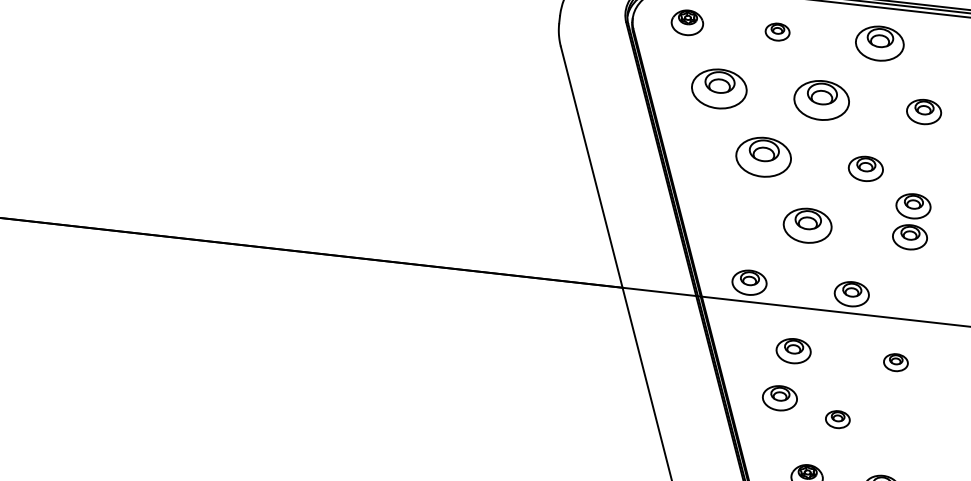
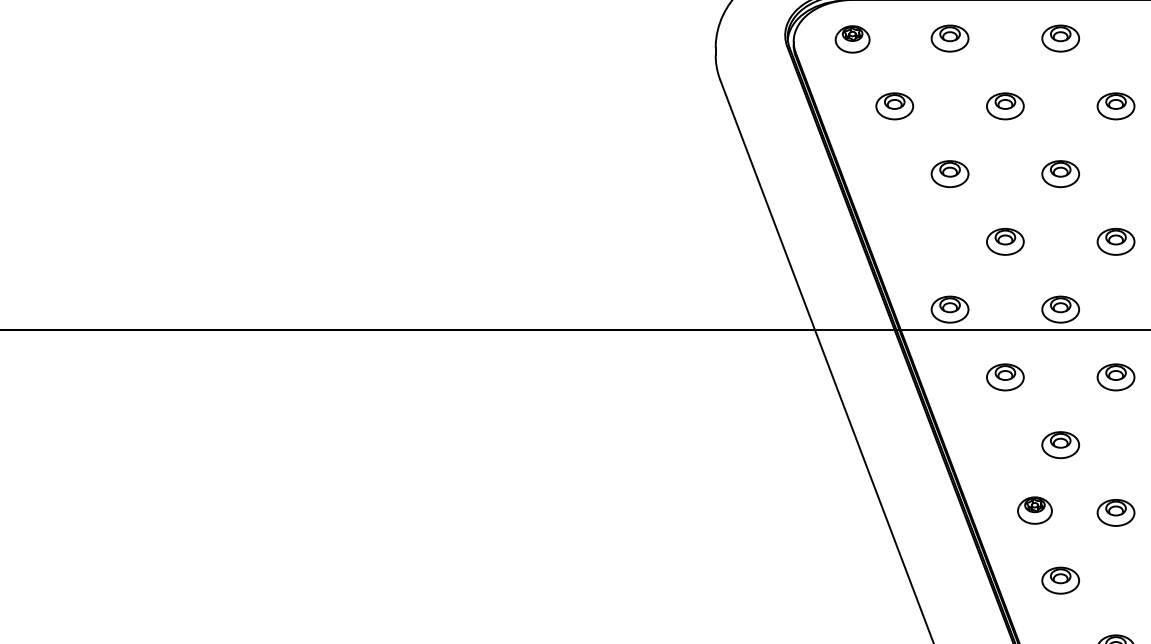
part: (777, 32) -> (949, 38), size x1.43
part: (879, 43) -> (1060, 38), size x0.71
part: (719, 89) -> (894, 106), size x0.62
part: (821, 100) -> (1005, 106), size x0.62
part: (763, 157) -> (949, 174), size x0.62
part: (912, 206) -> (1115, 208), removed
part: (807, 225) -> (1005, 241), size x0.71
part: (895, 362) -> (1115, 377), size x1.43
part: (780, 398) -> (996, 429), removed
part: (837, 419) -> (1060, 445), size x1.43

